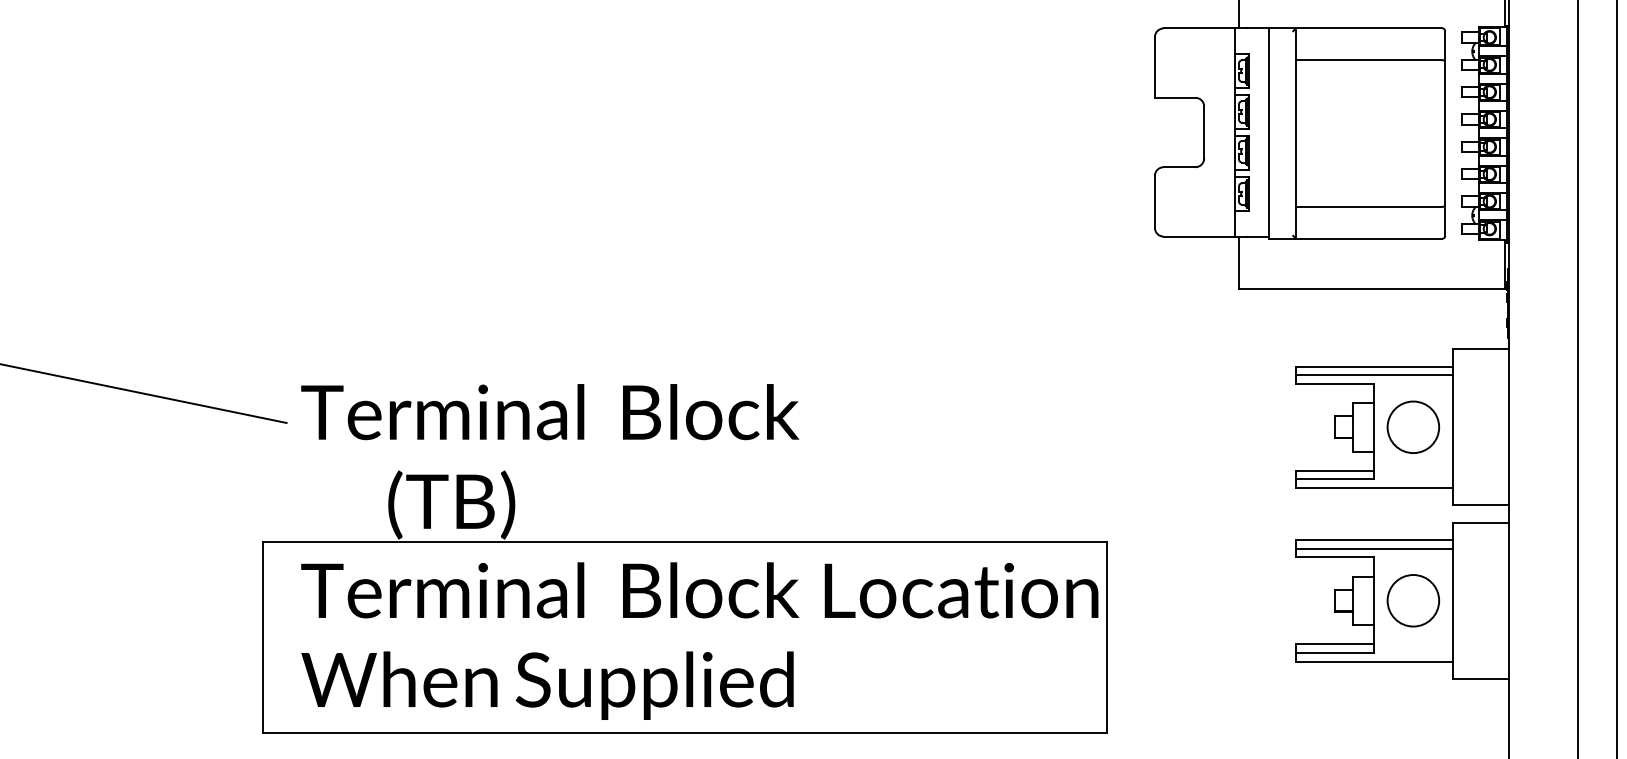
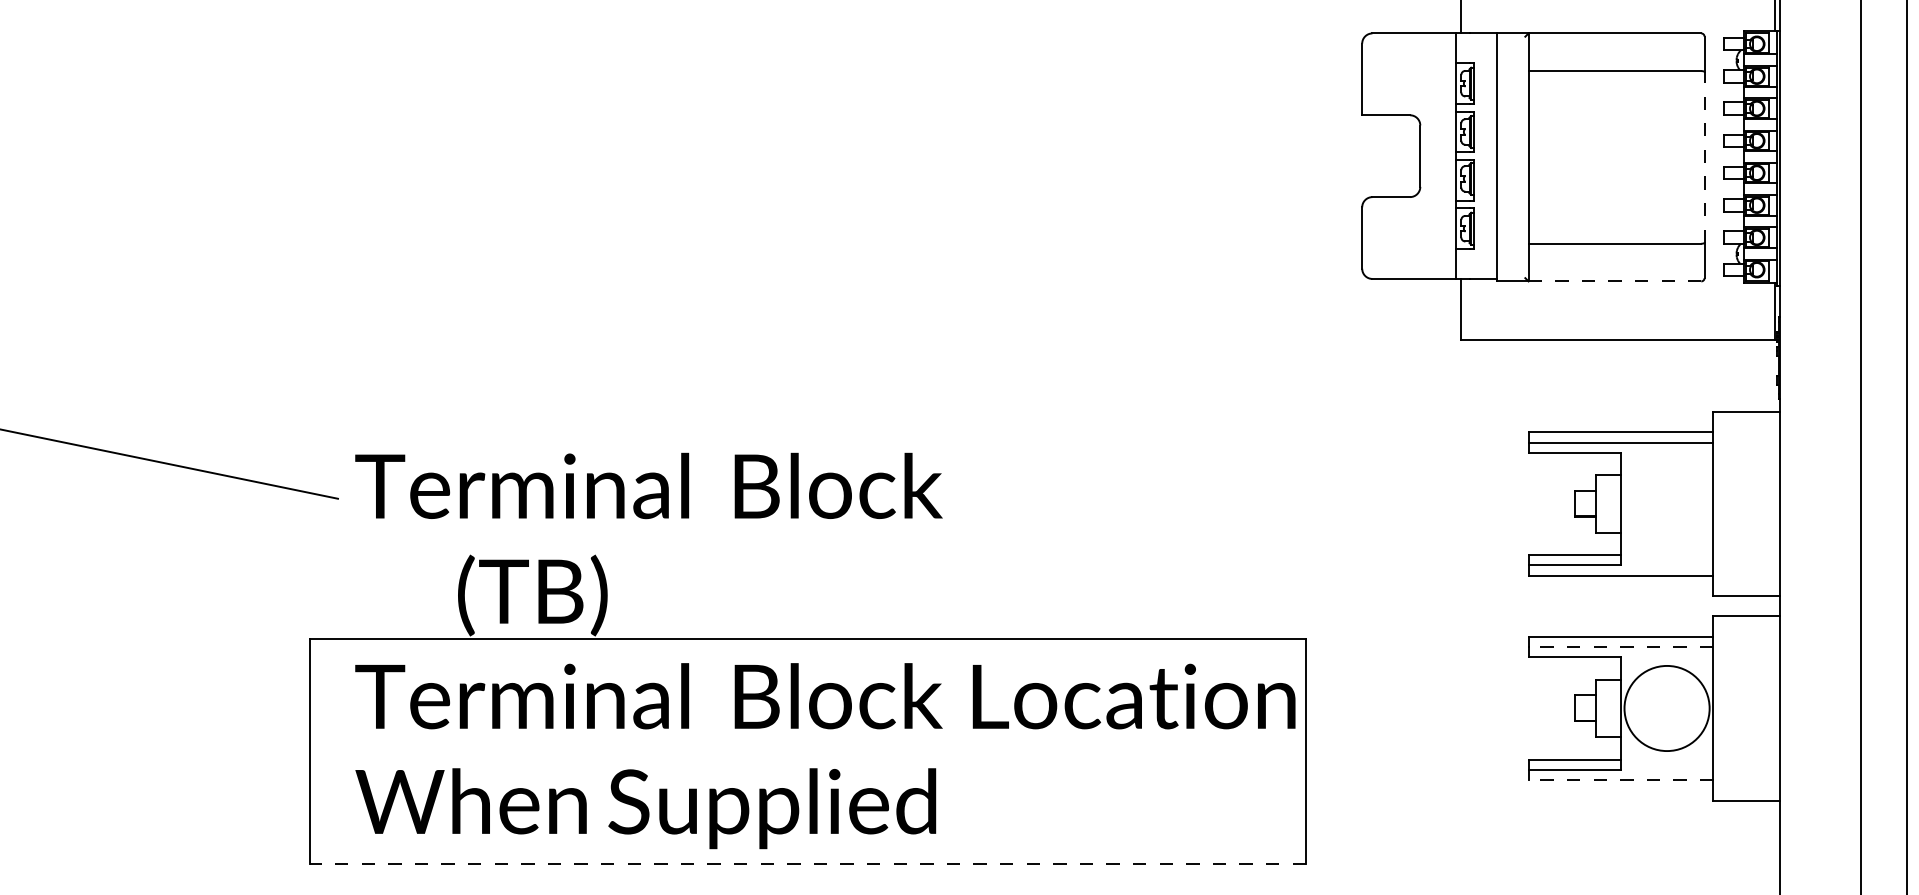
line: (1445, 133) -> (1704, 157), solid -> dashed
line: (1369, 238) -> (1615, 281), solid -> dashed
circle: (1413, 426) -> (1667, 502), removed
line: (1374, 548) -> (1621, 646), solid -> dashed
circle: (1413, 600) -> (1667, 708), size x1.4
line: (1374, 661) -> (1621, 780), solid -> dashed
line: (684, 732) -> (807, 863), solid -> dashed

